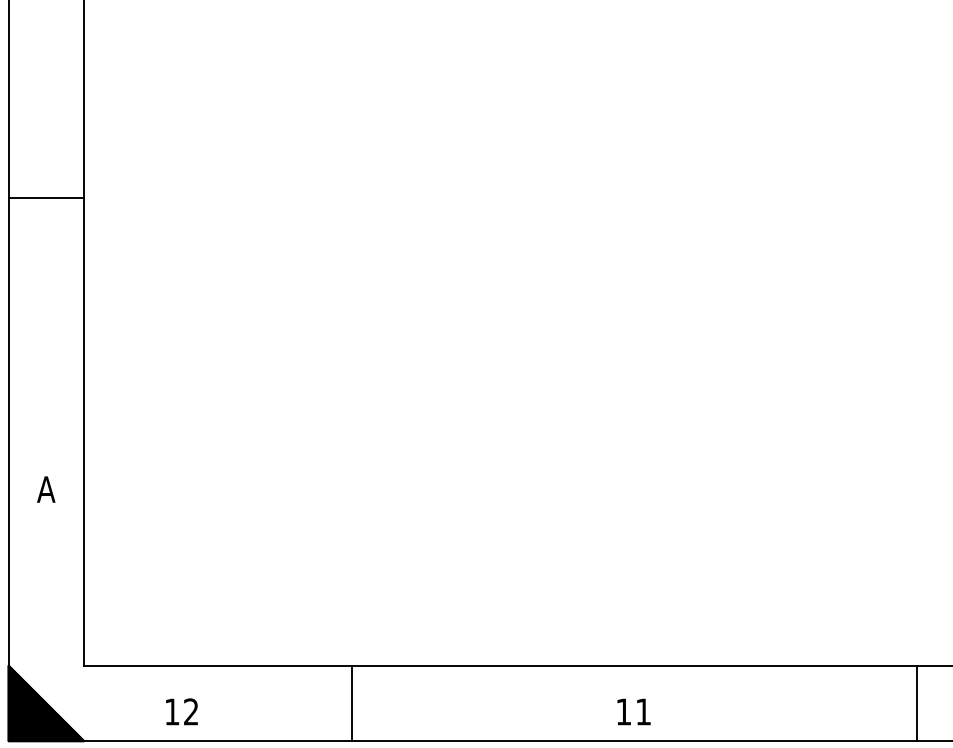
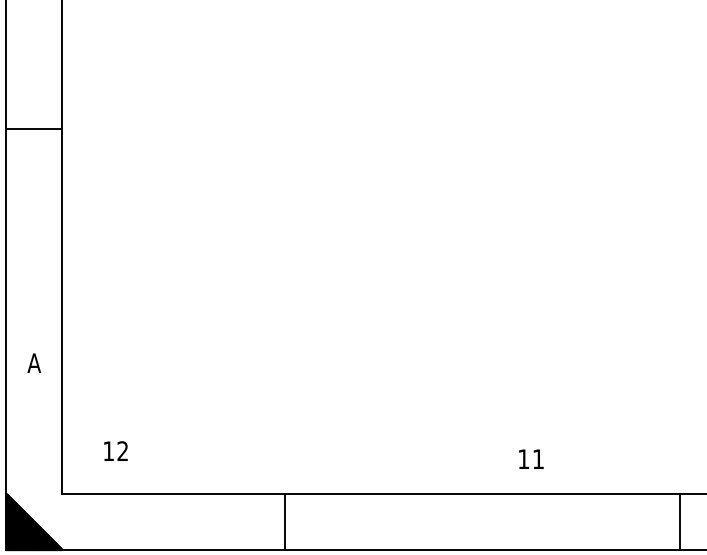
line: (46, 198) -> (34, 129), moved
line: (351, 702) -> (284, 521), moved
text: (181, 710) -> (115, 450), moved
text: (634, 710) -> (531, 458), moved

